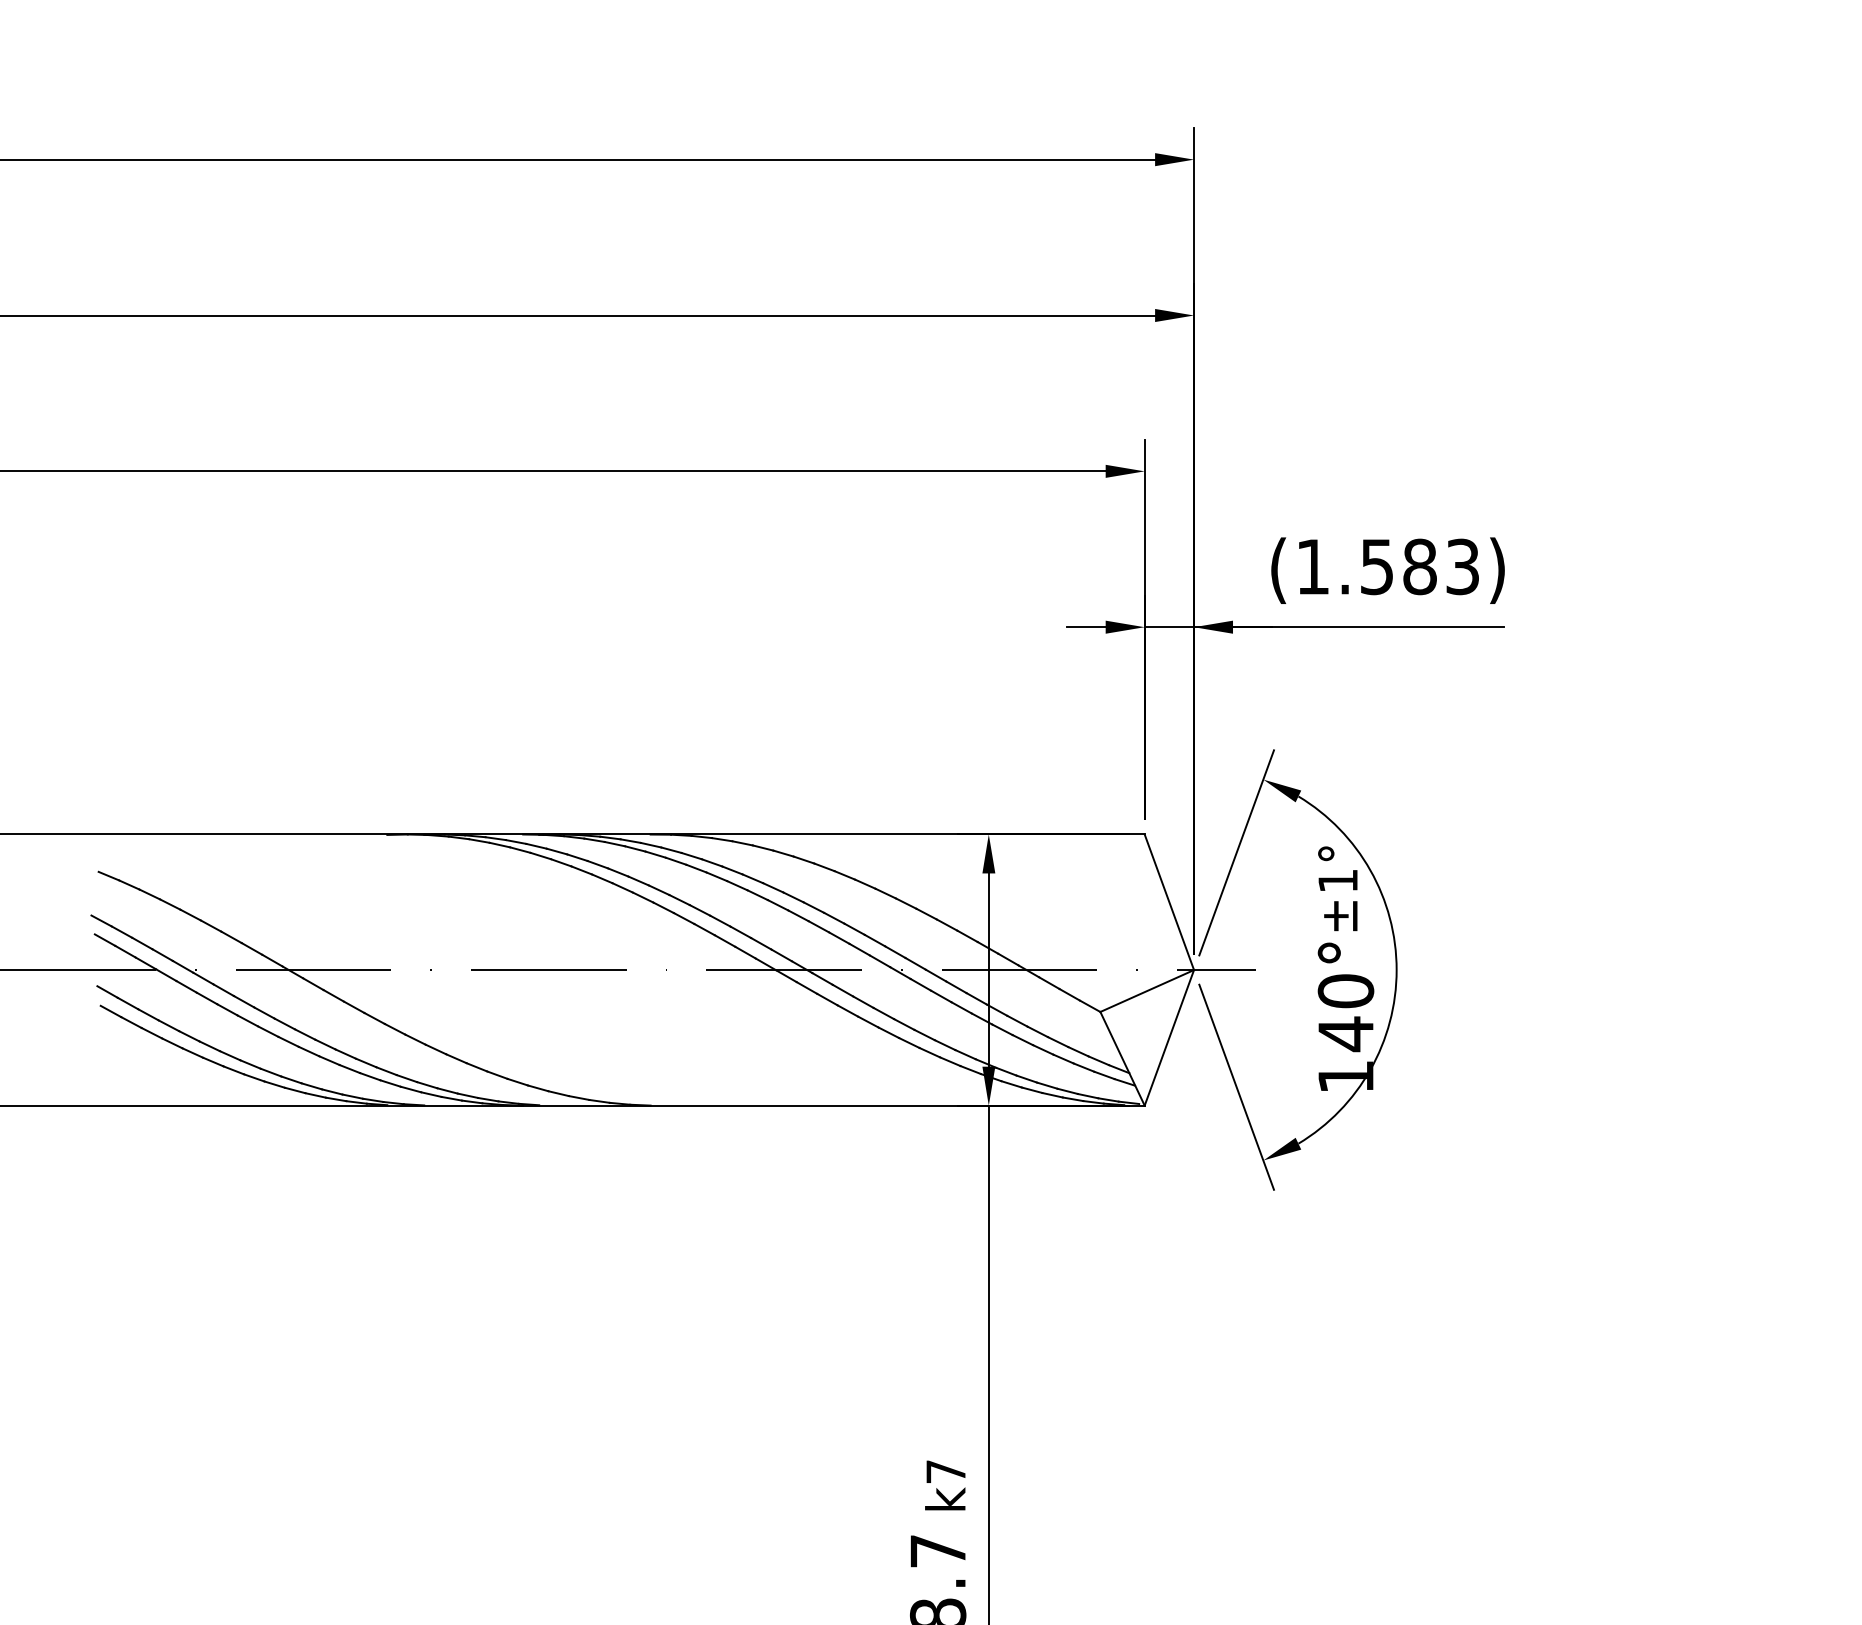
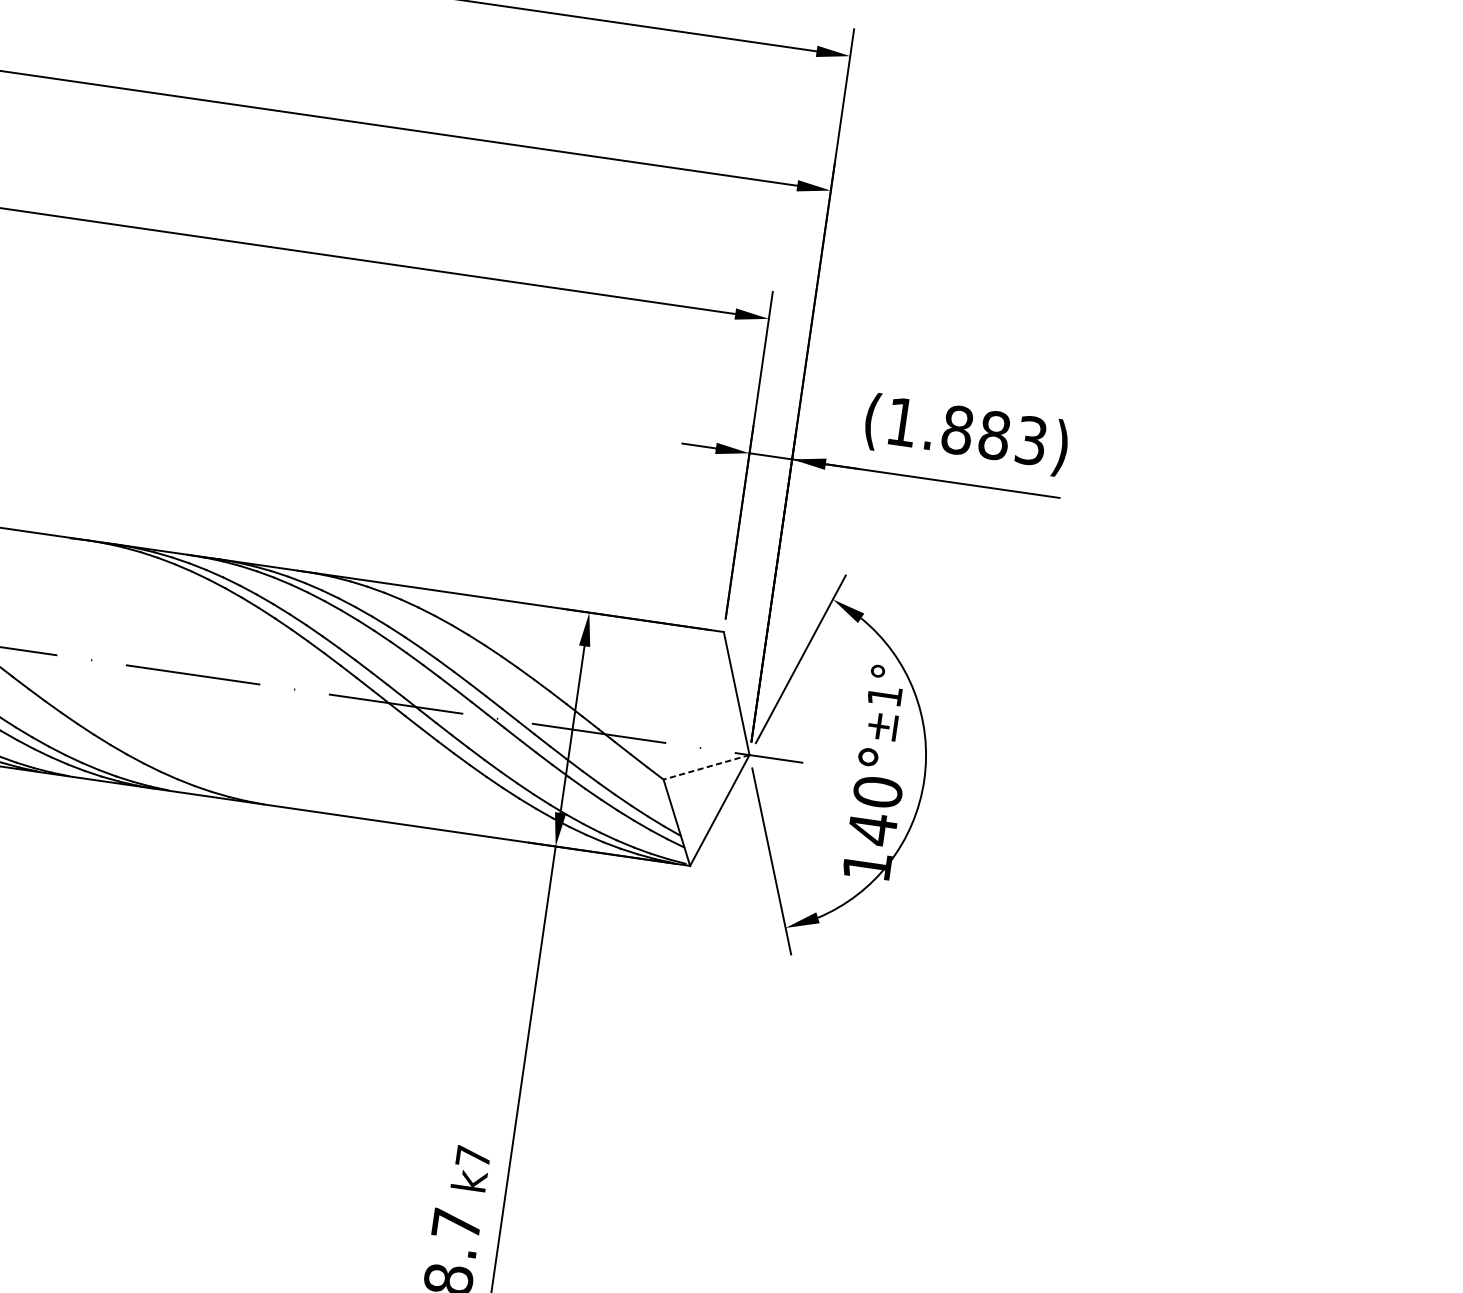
text: (1377, 566) -> (957, 429), (1.583) -> (1.883)
line: (1146, 991) -> (705, 767), solid -> dashed

